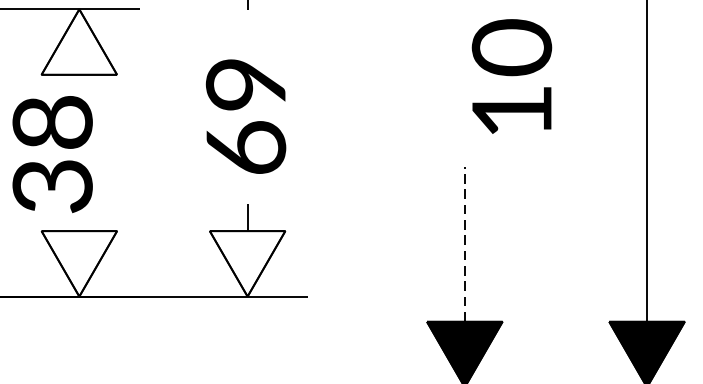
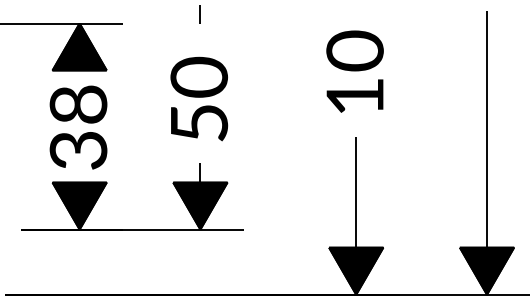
fill: (79, 41) -> (79, 46), added
text: (511, 76) -> (354, 71), moved
text: (246, 113) -> (199, 98), 69 -> 50
text: (52, 154) -> (78, 127), moved
line: (465, 243) -> (356, 191), dashed -> solid
fill: (79, 263) -> (79, 205), added
fill: (247, 263) -> (200, 205), added

